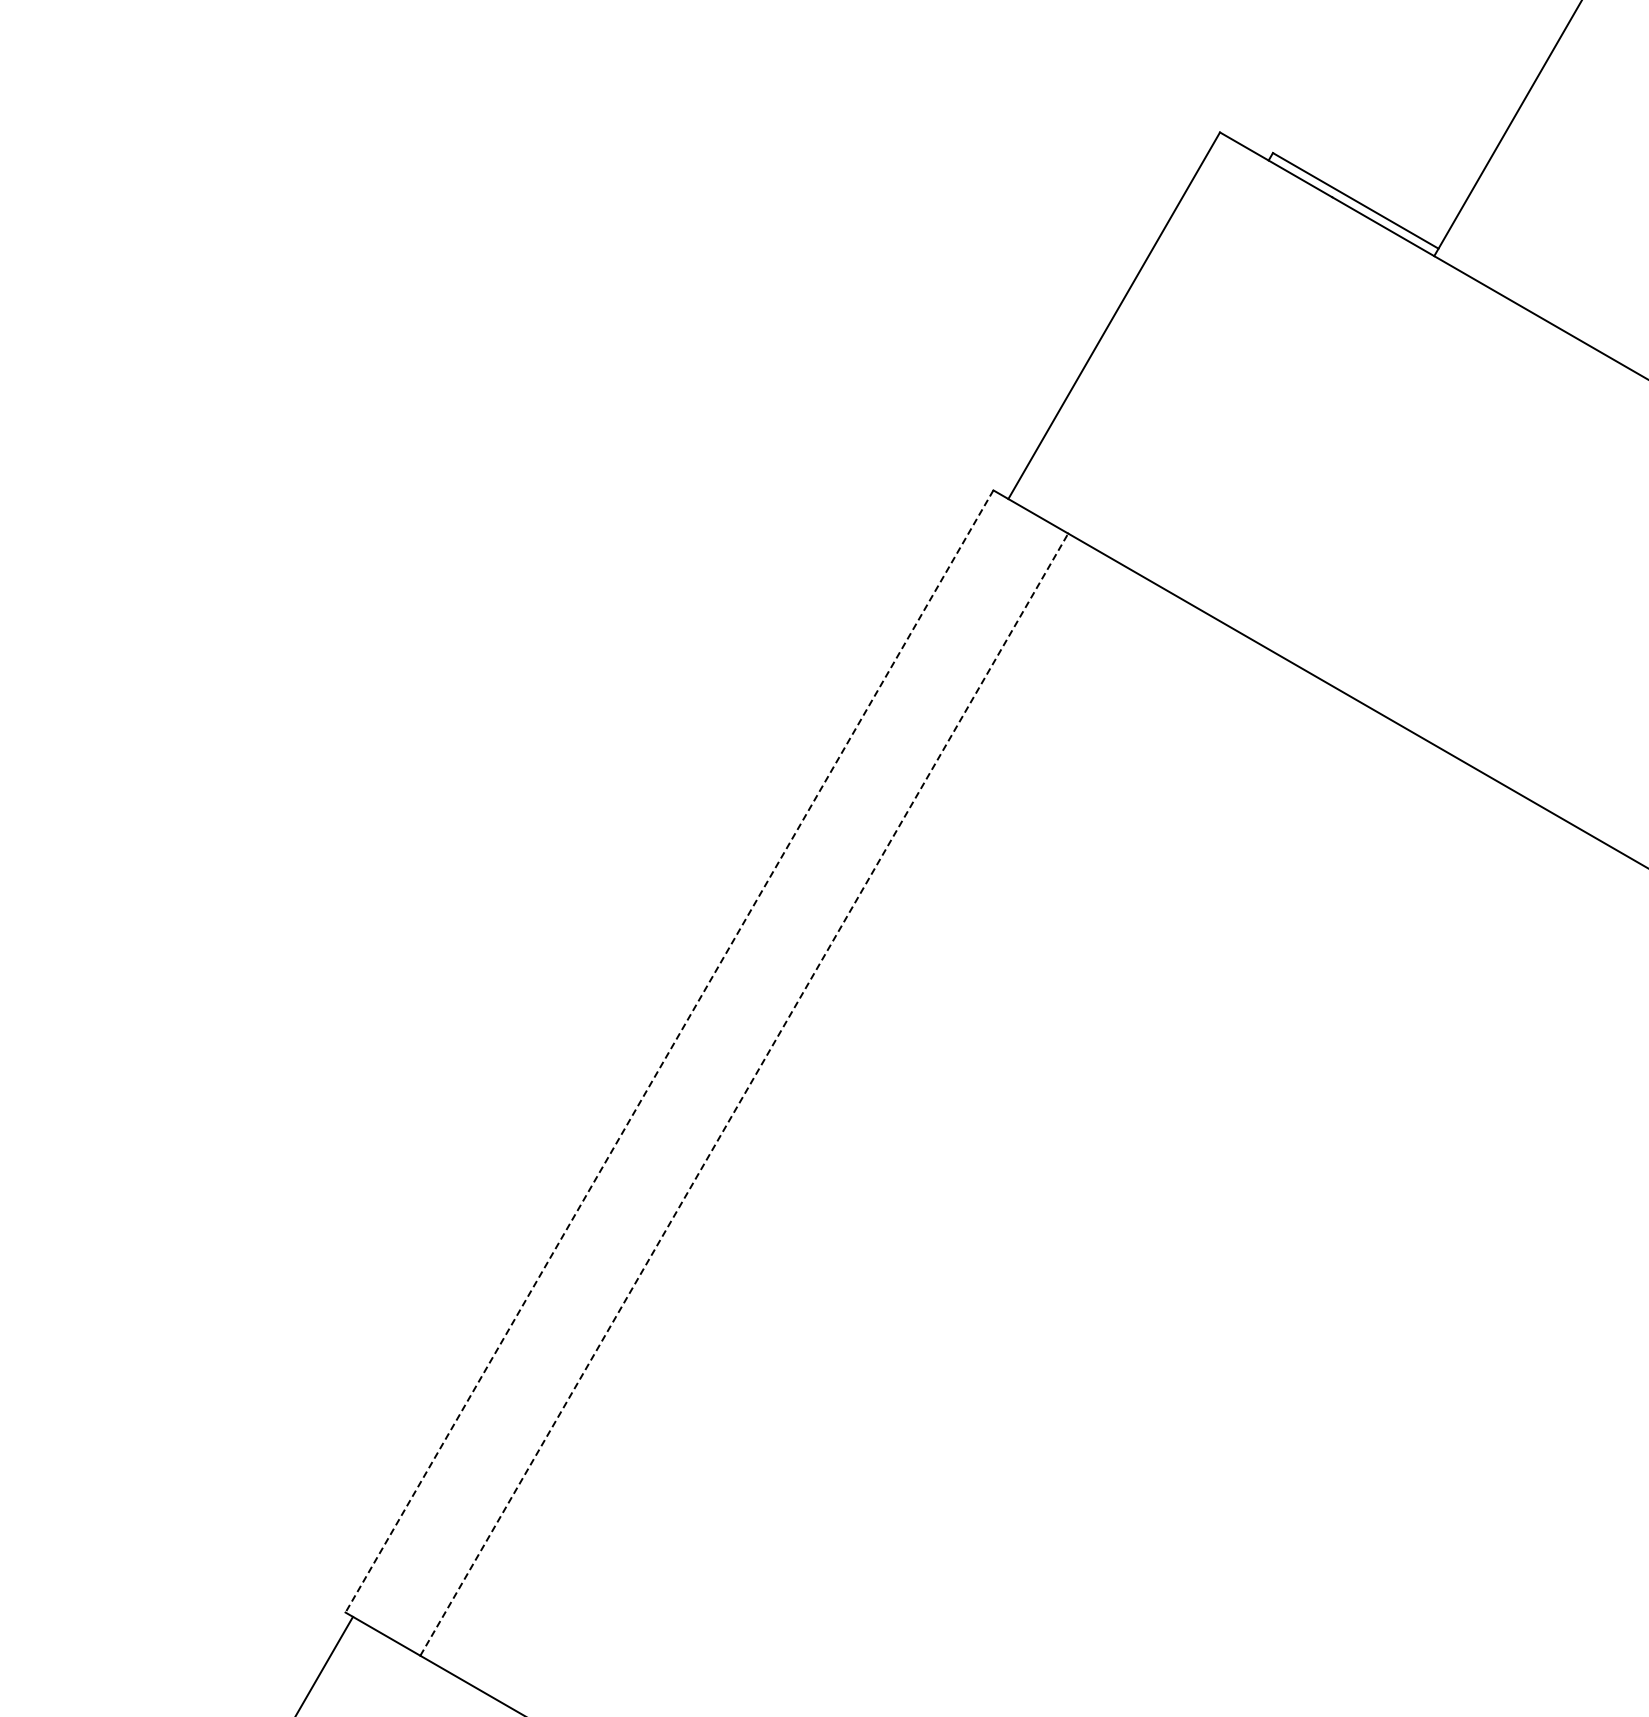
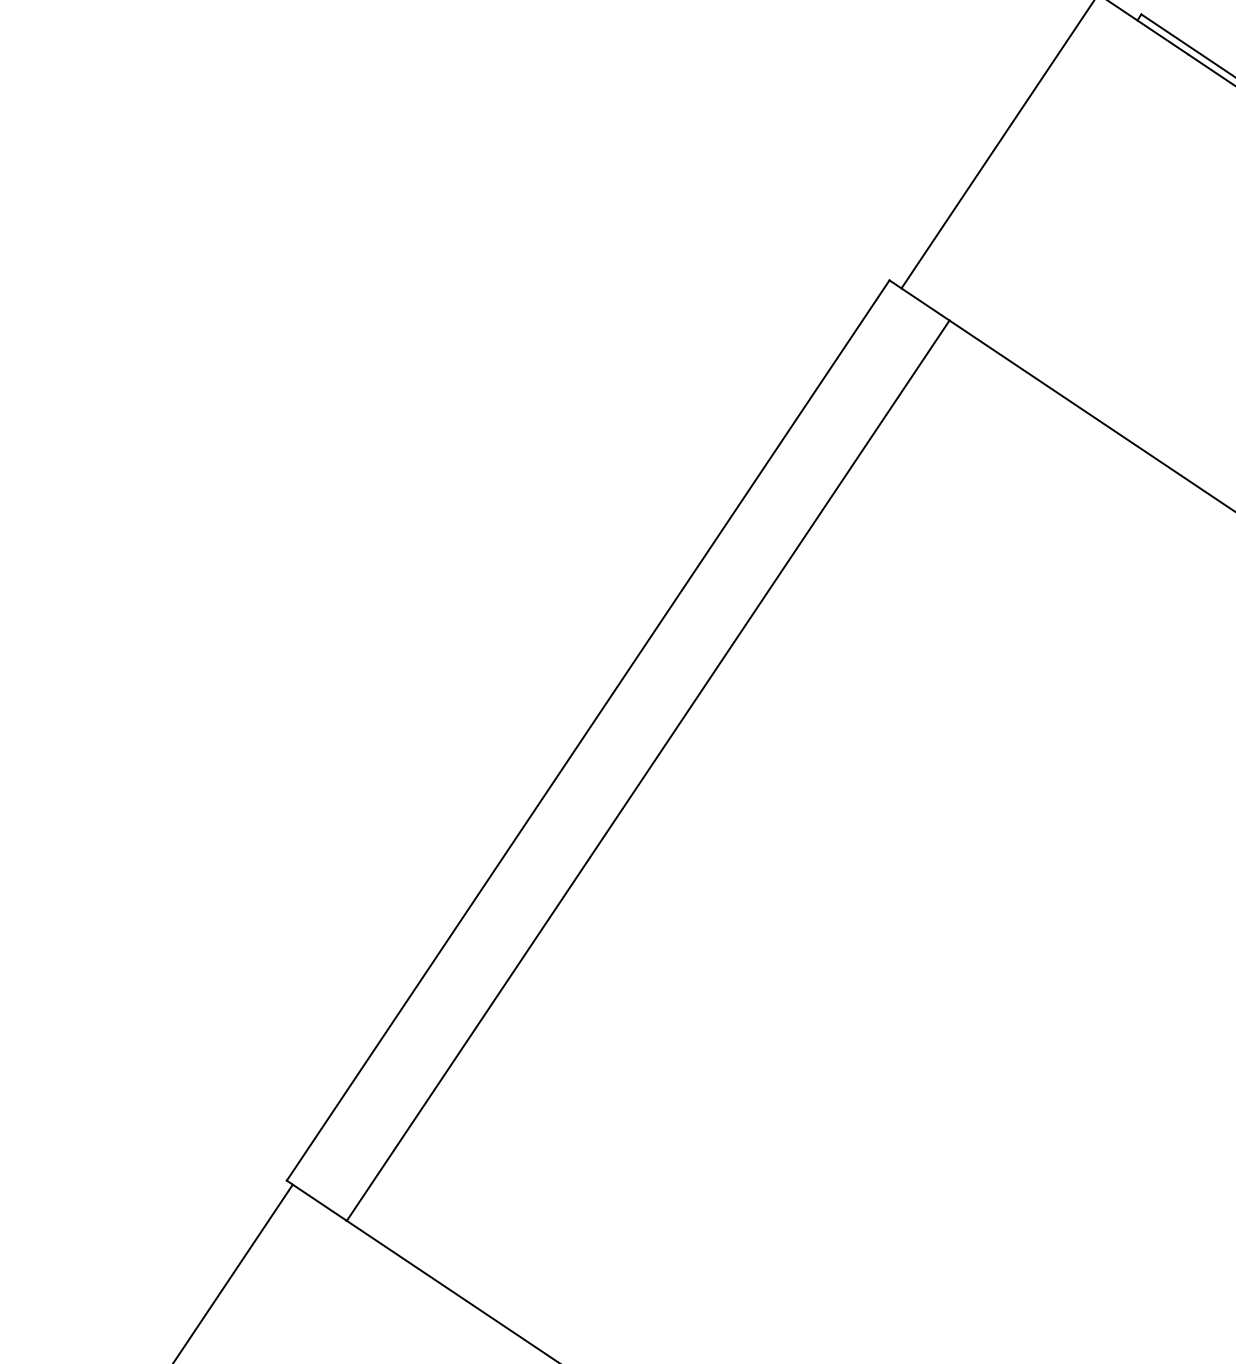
line: (669, 1051) -> (588, 730), dashed -> solid
line: (744, 1094) -> (648, 770), dashed -> solid

